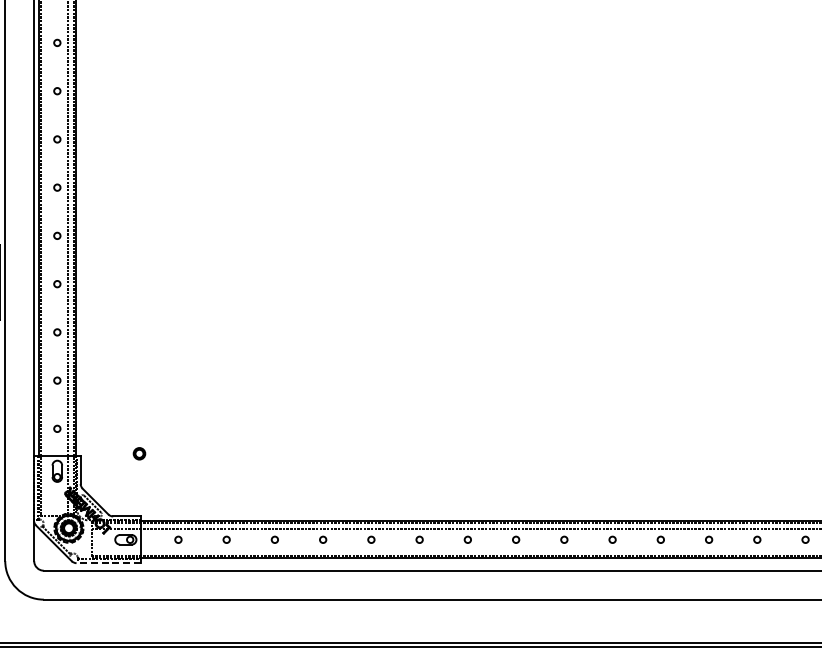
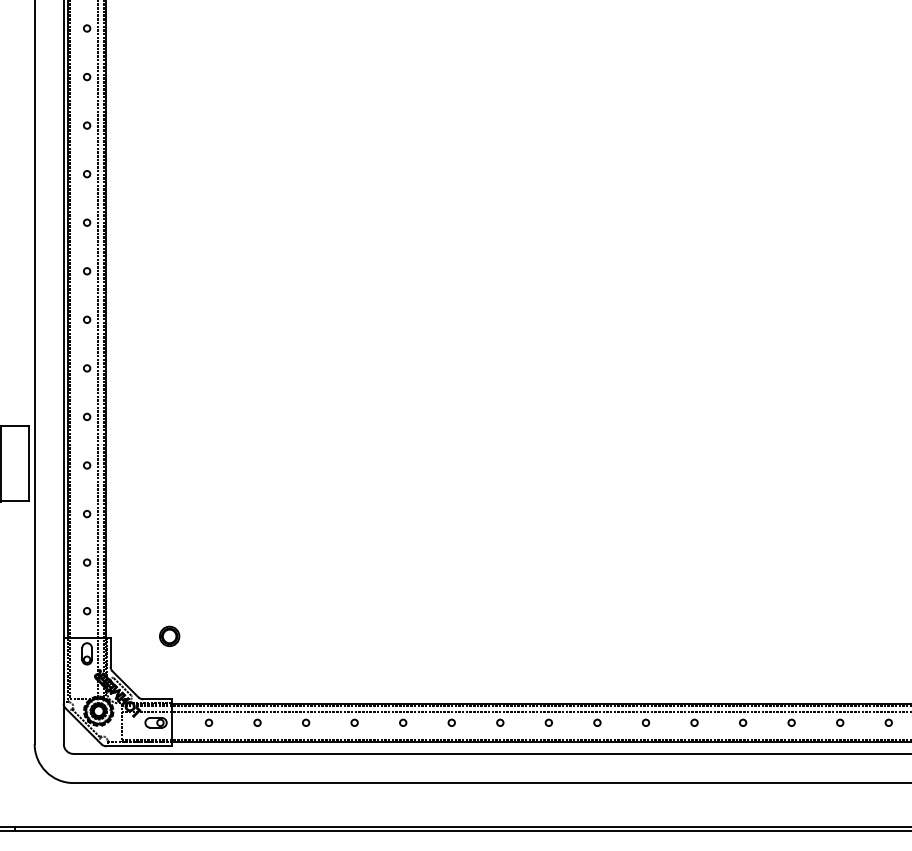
part: (139, 453) -> (169, 635), size x1.67
line: (109, 563) -> (139, 746), dashed -> solid

